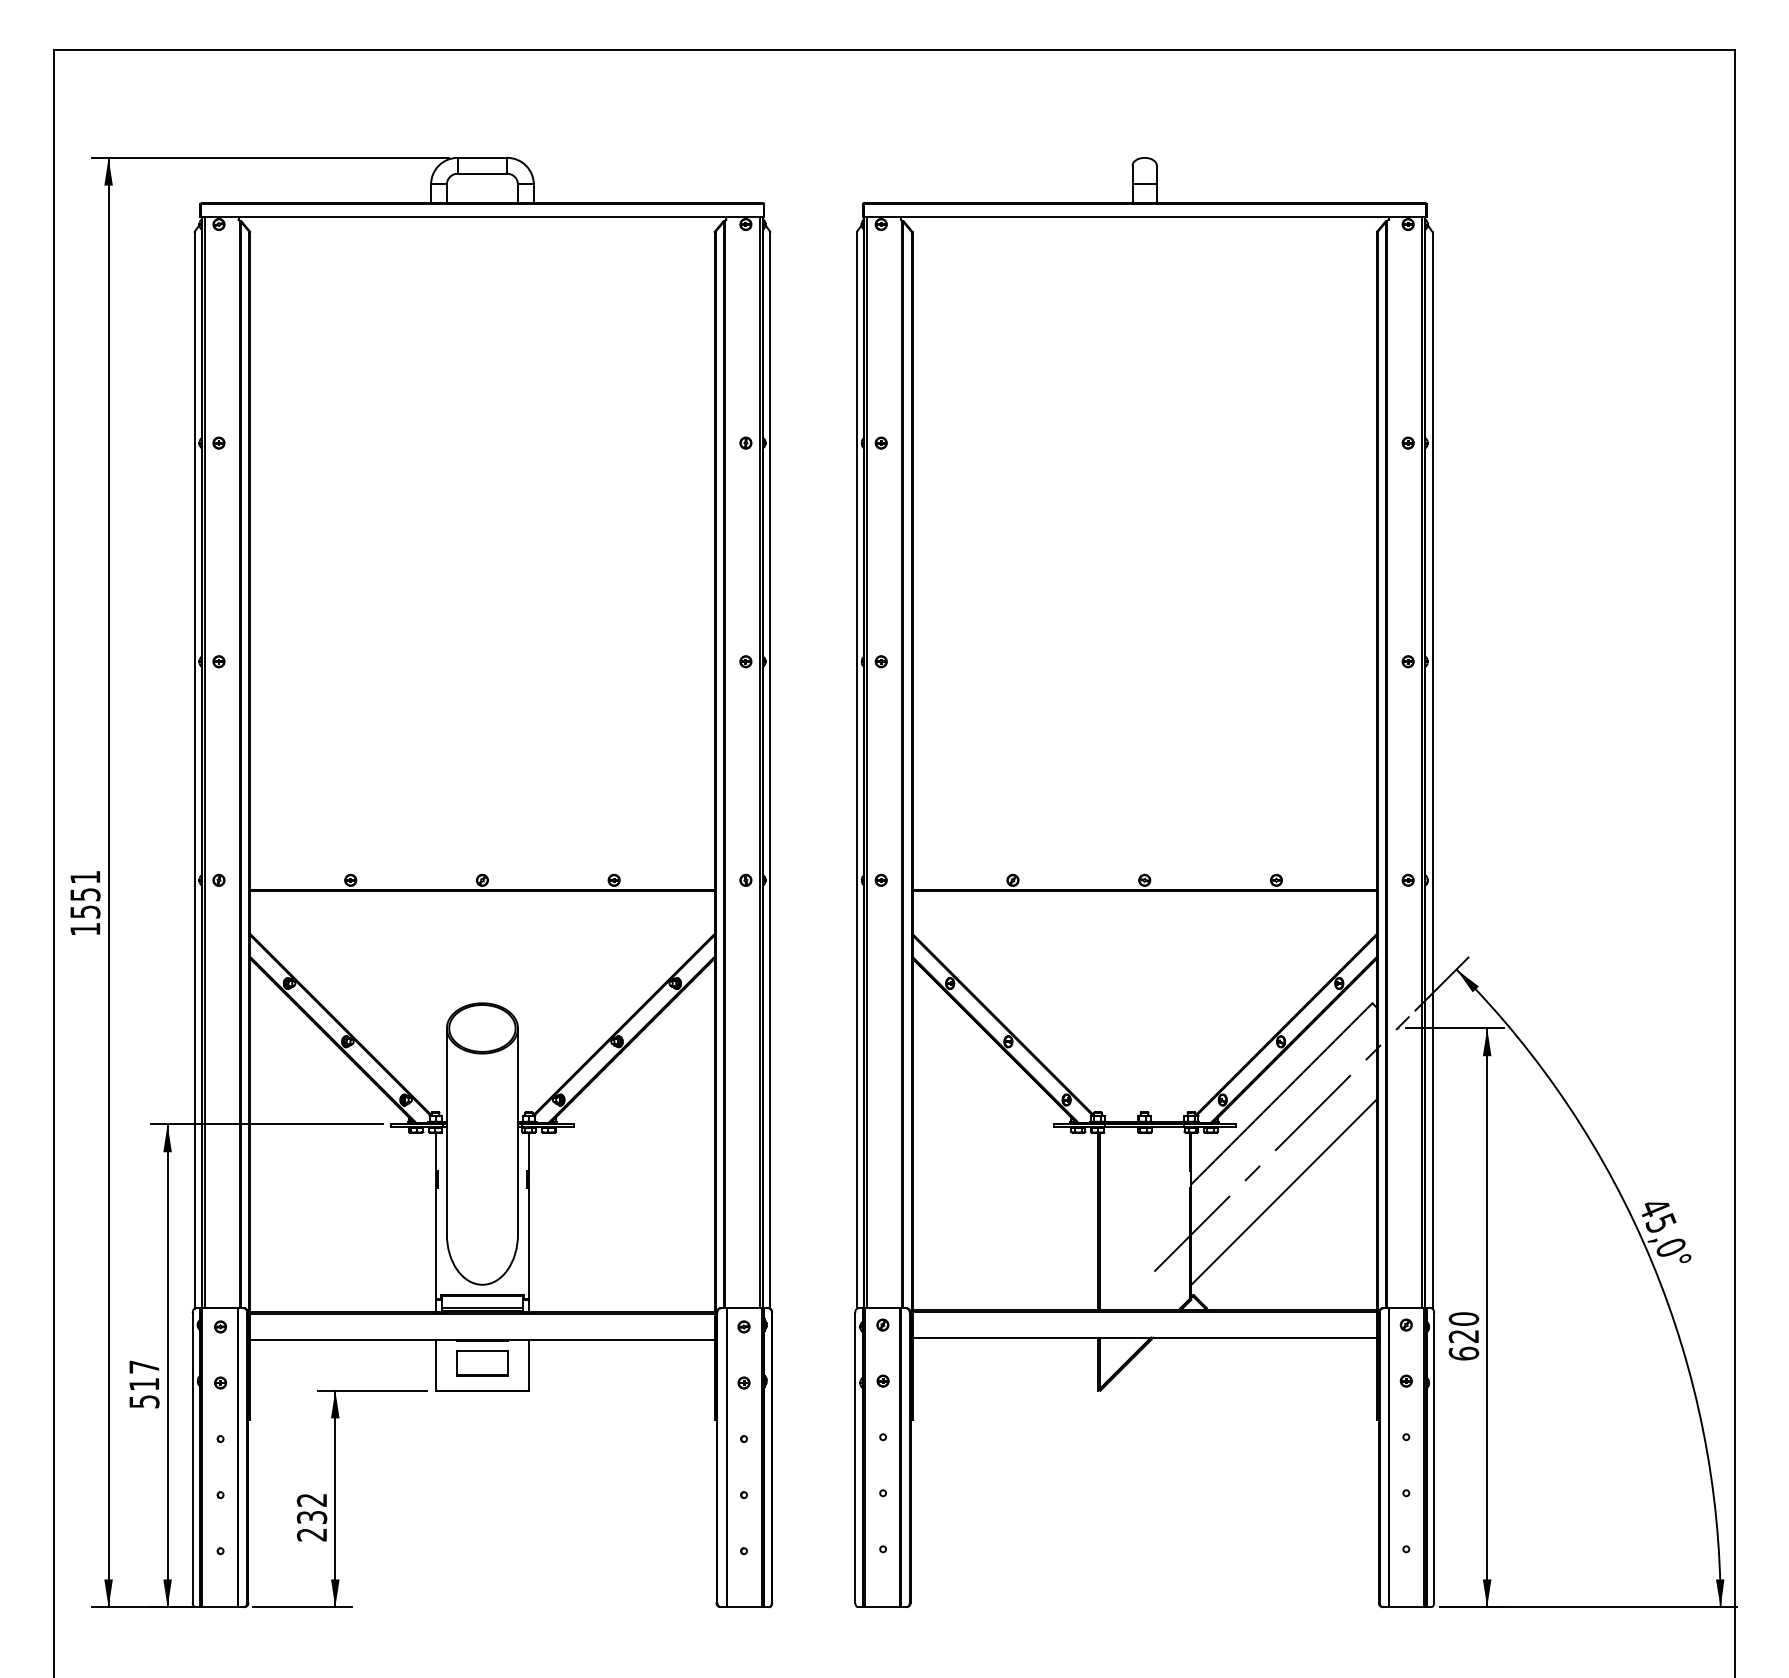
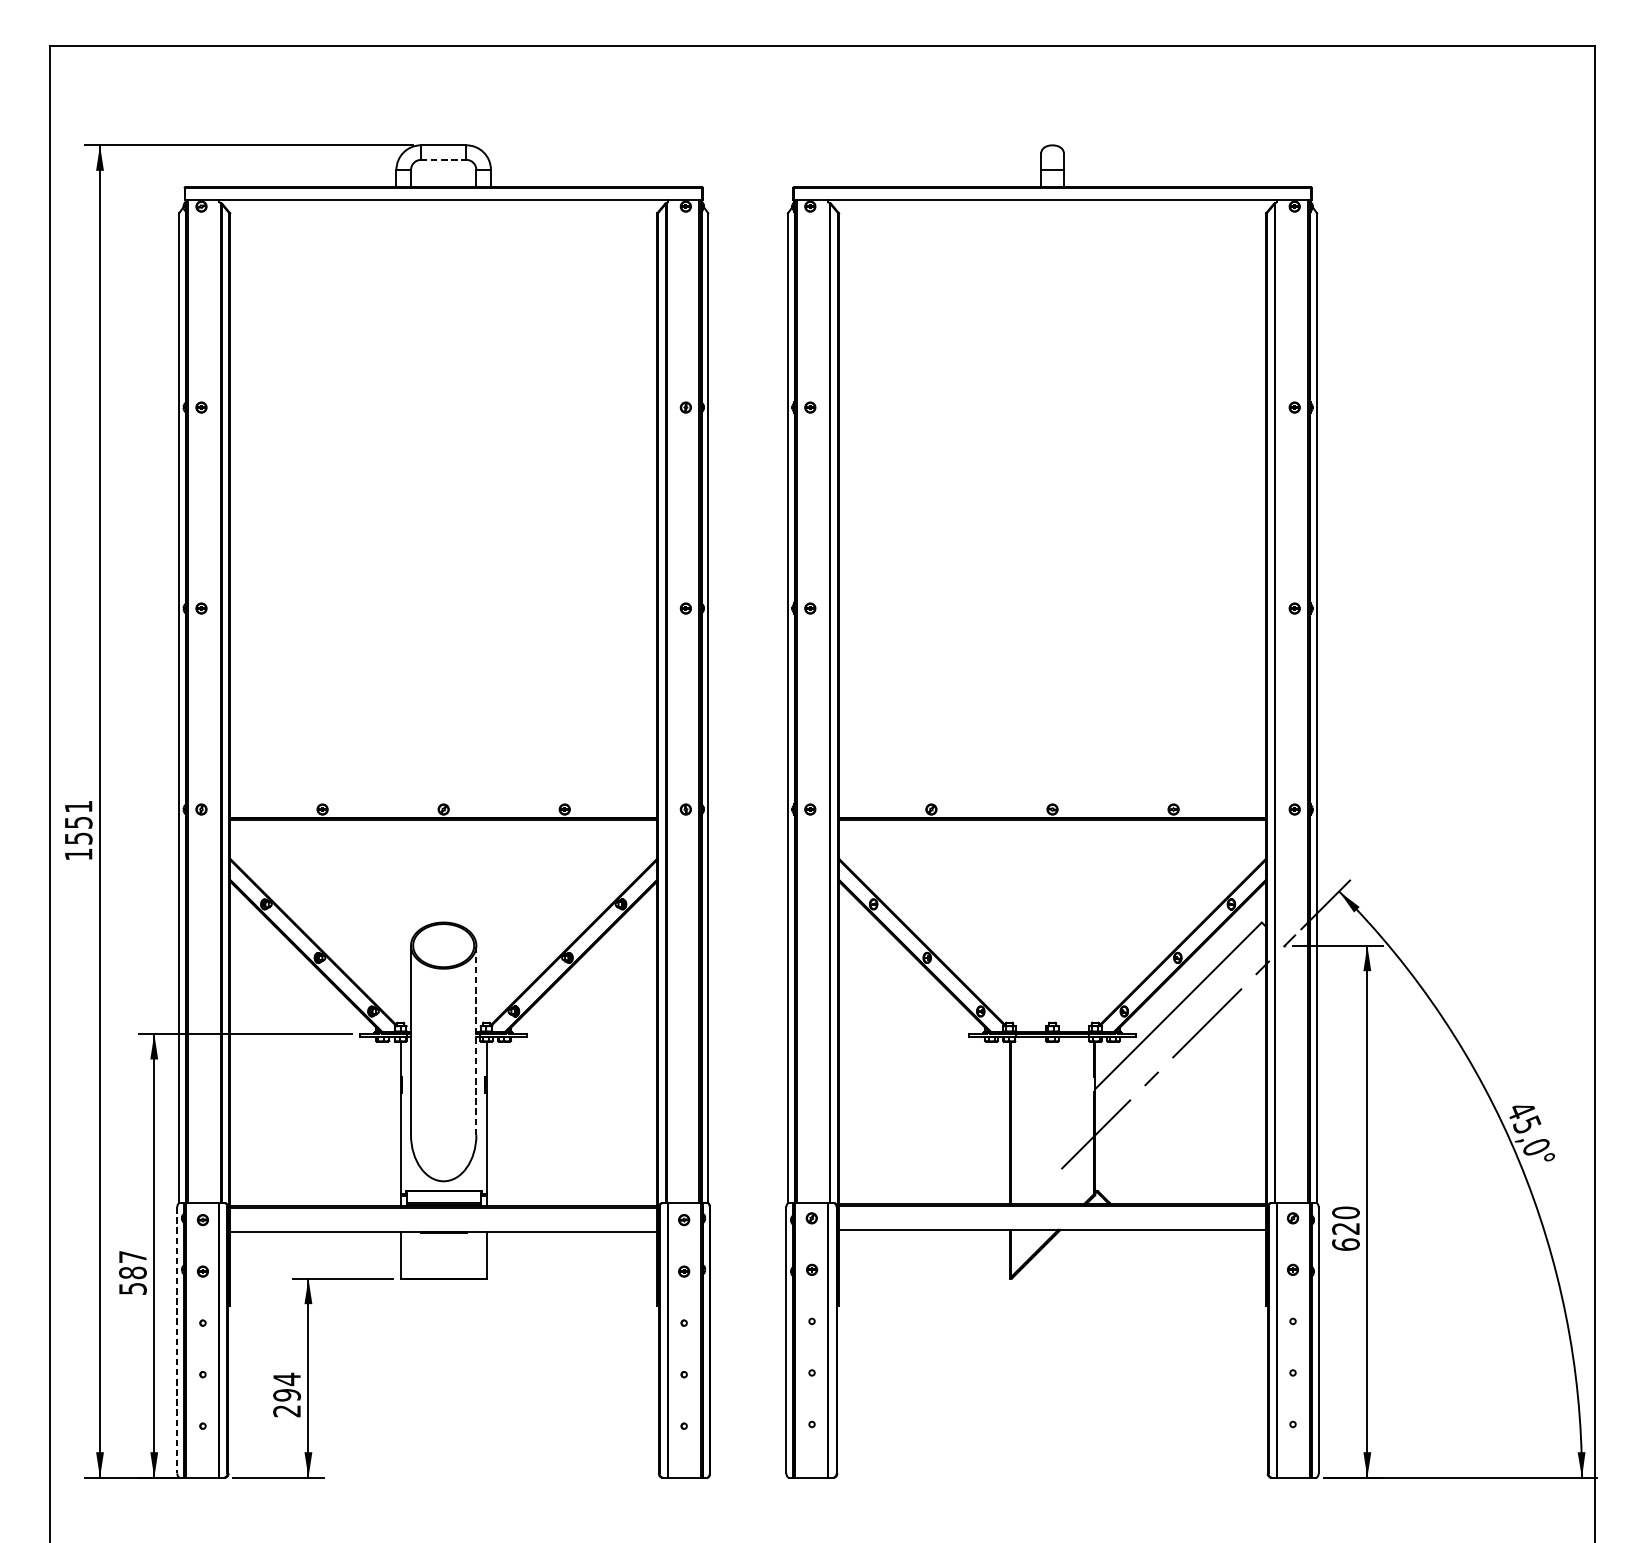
line: (482, 173) -> (443, 159), solid -> dashed
line: (518, 1130) -> (476, 1039), solid -> dashed
line: (1283, 1191) -> (1180, 1095), removed
part: (482, 1363) -> (443, 1253), removed
text: (144, 1384) -> (133, 1272), 517 -> 587
line: (192, 1457) -> (177, 1340), solid -> dashed
text: (311, 1508) -> (286, 1386), 232 -> 294

